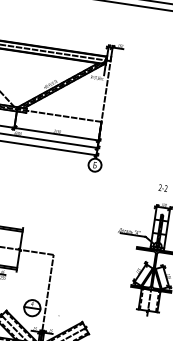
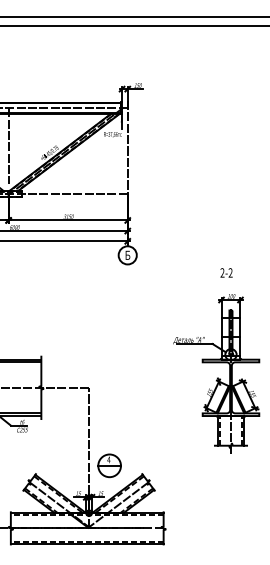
line: (22, 74) -> (8, 145), added
part: (32, 307) -> (109, 465), moved

